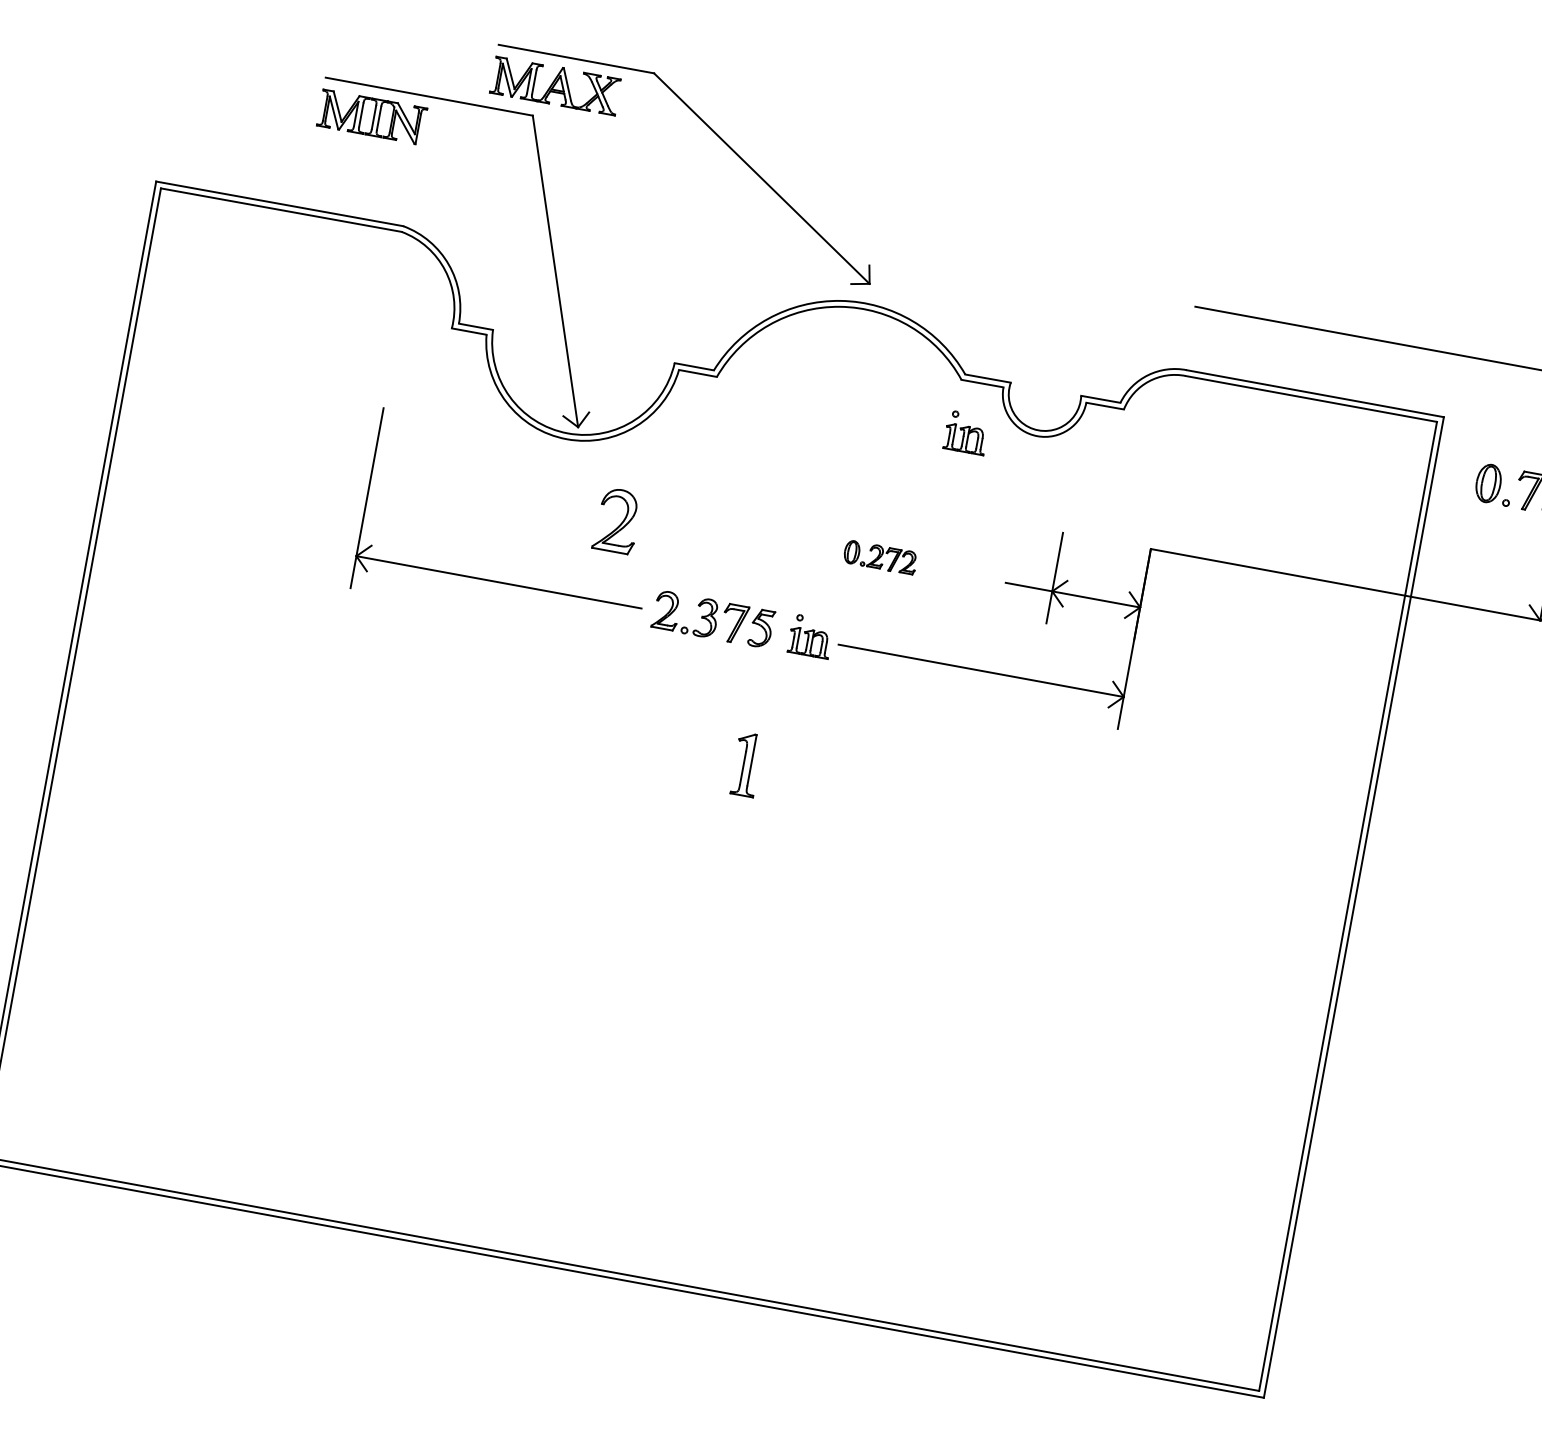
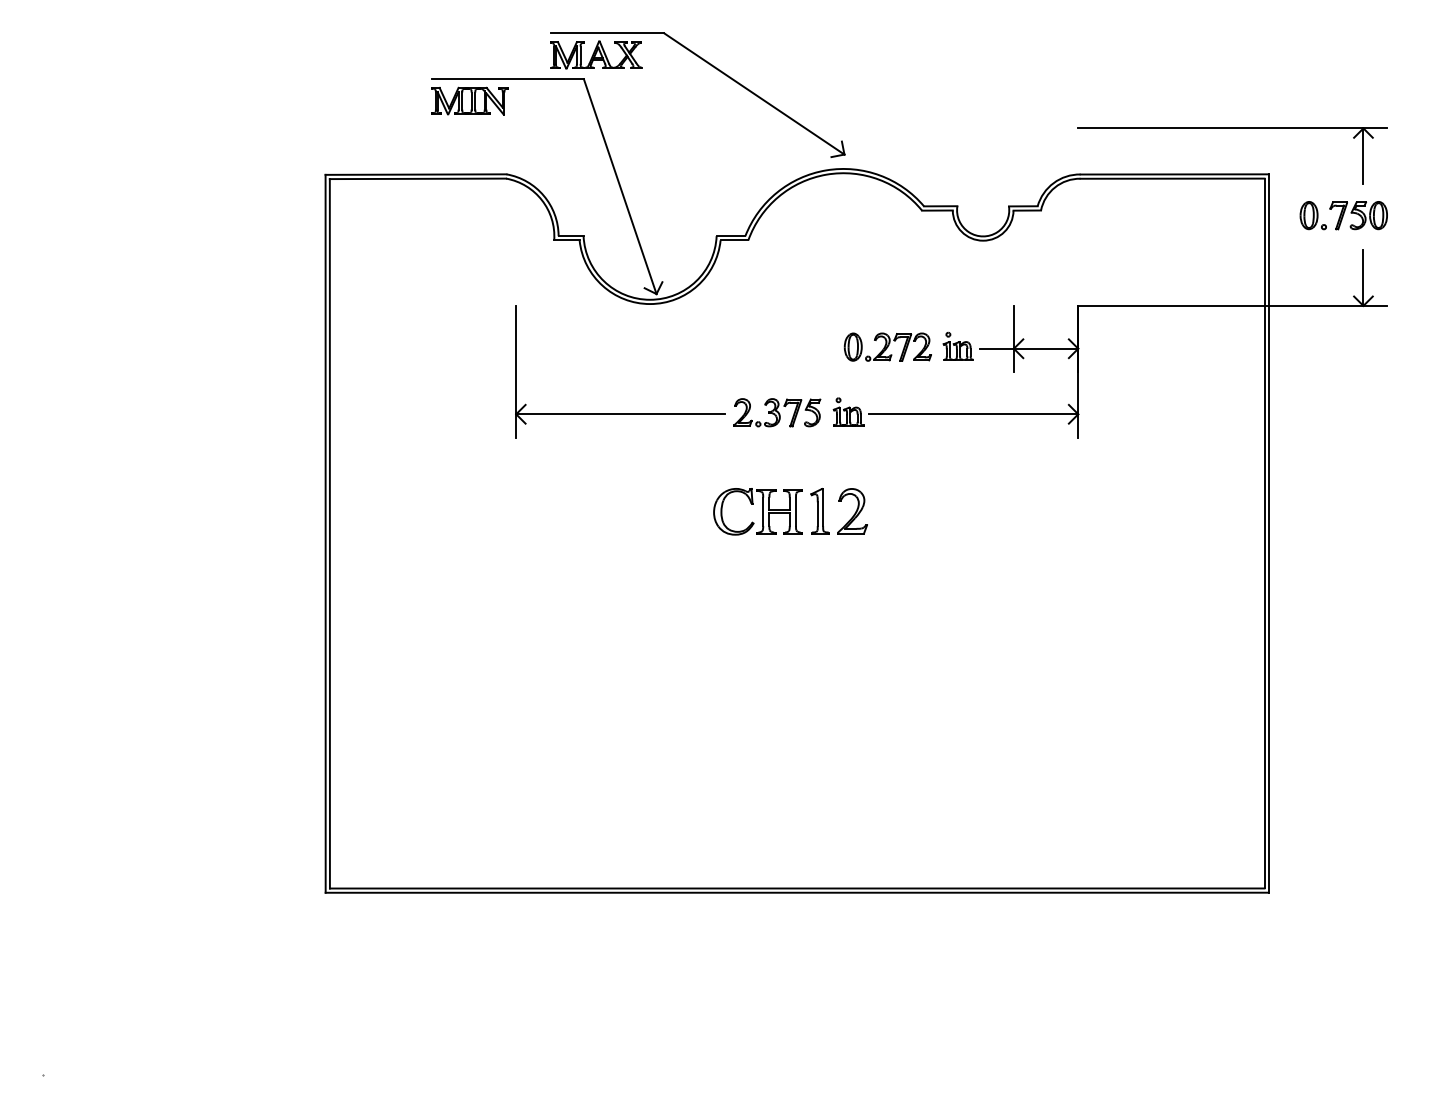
part: (965, 431) -> (957, 345), moved
part: (617, 521) -> (852, 511), moved
part: (880, 556) -> (887, 346), size x1.67
part: (661, 749) -> (757, 511), added

